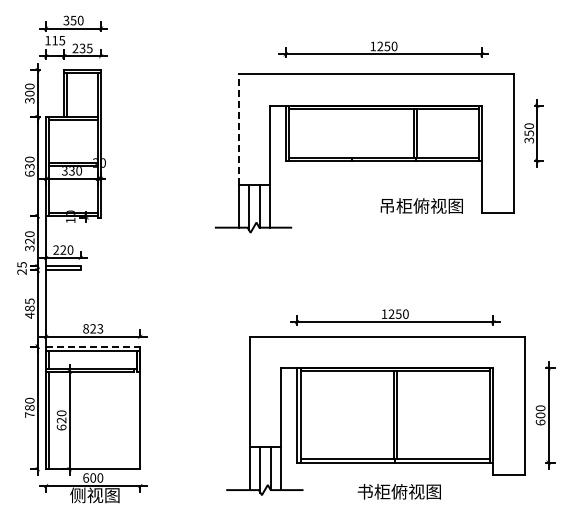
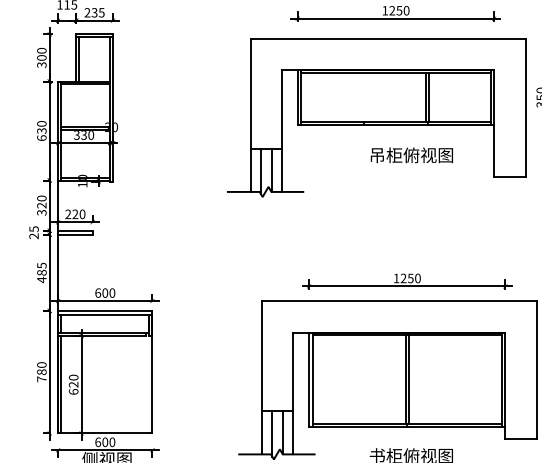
line: (238, 129) -> (250, 93), dashed -> solid
text: (421, 205) -> (411, 154), moved
text: (93, 328) -> (105, 292), 823 -> 600
line: (93, 346) -> (105, 310), dashed -> solid

